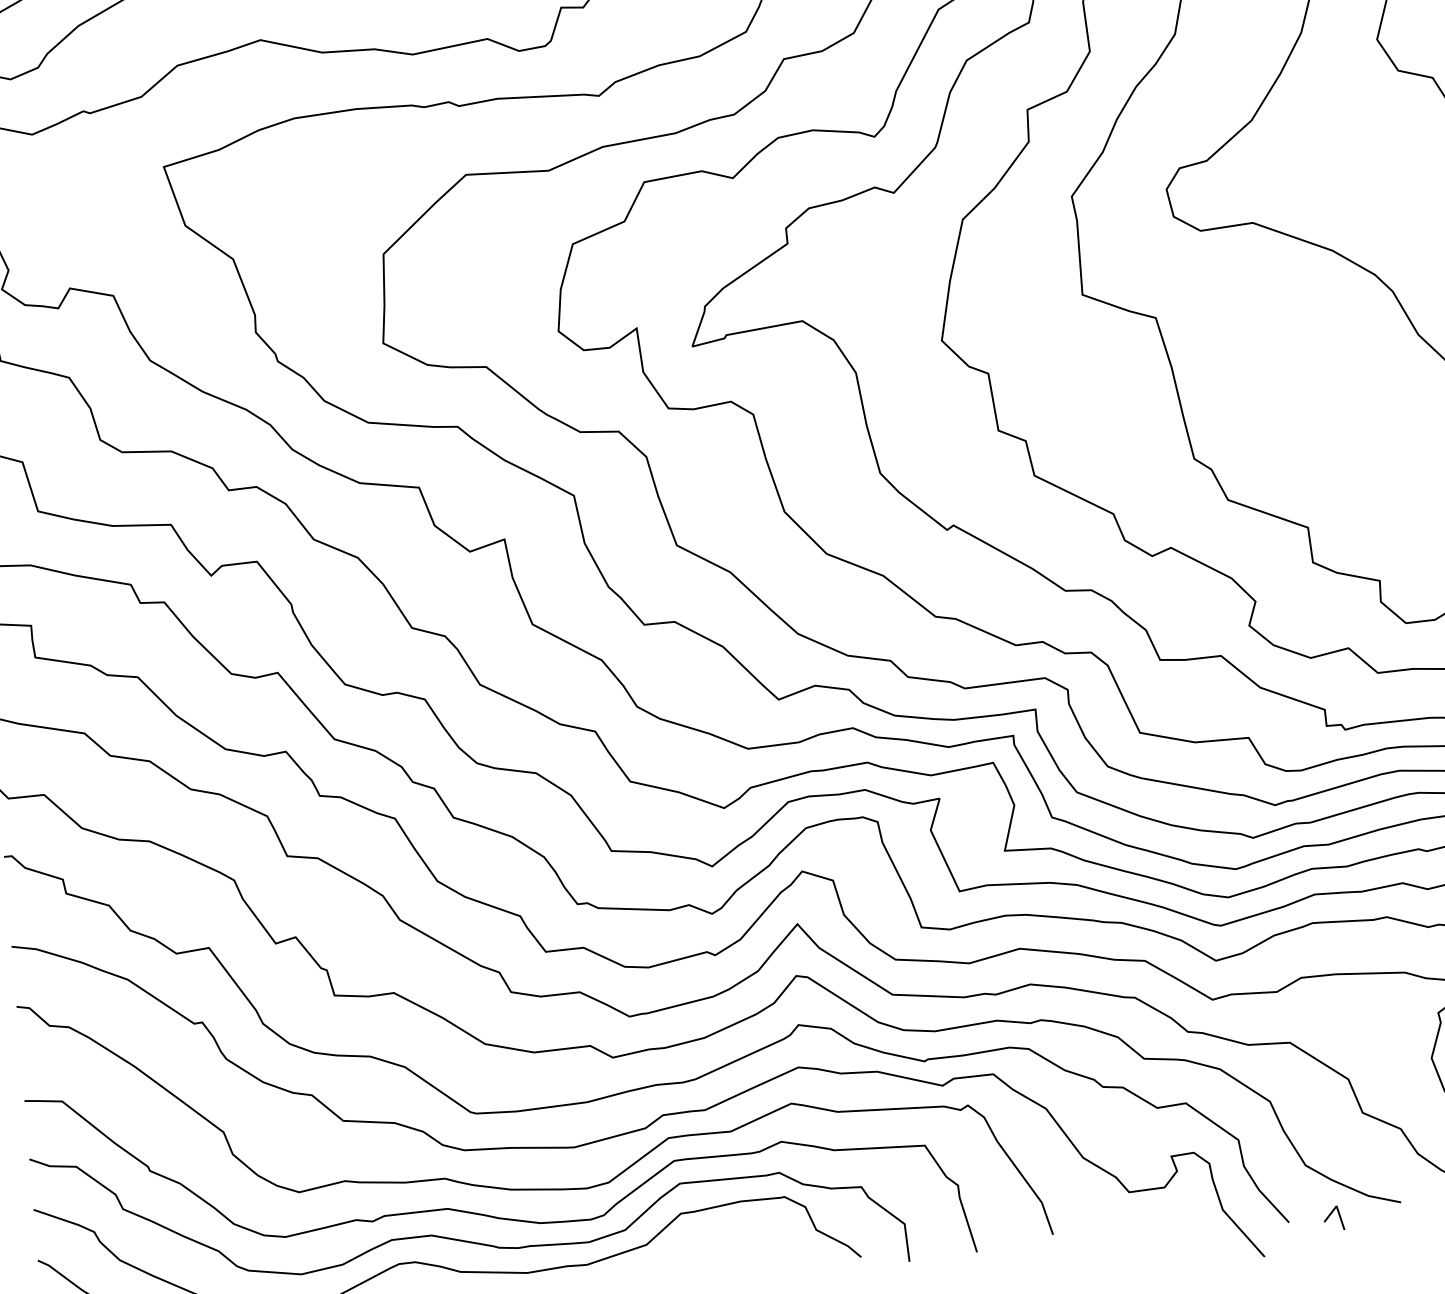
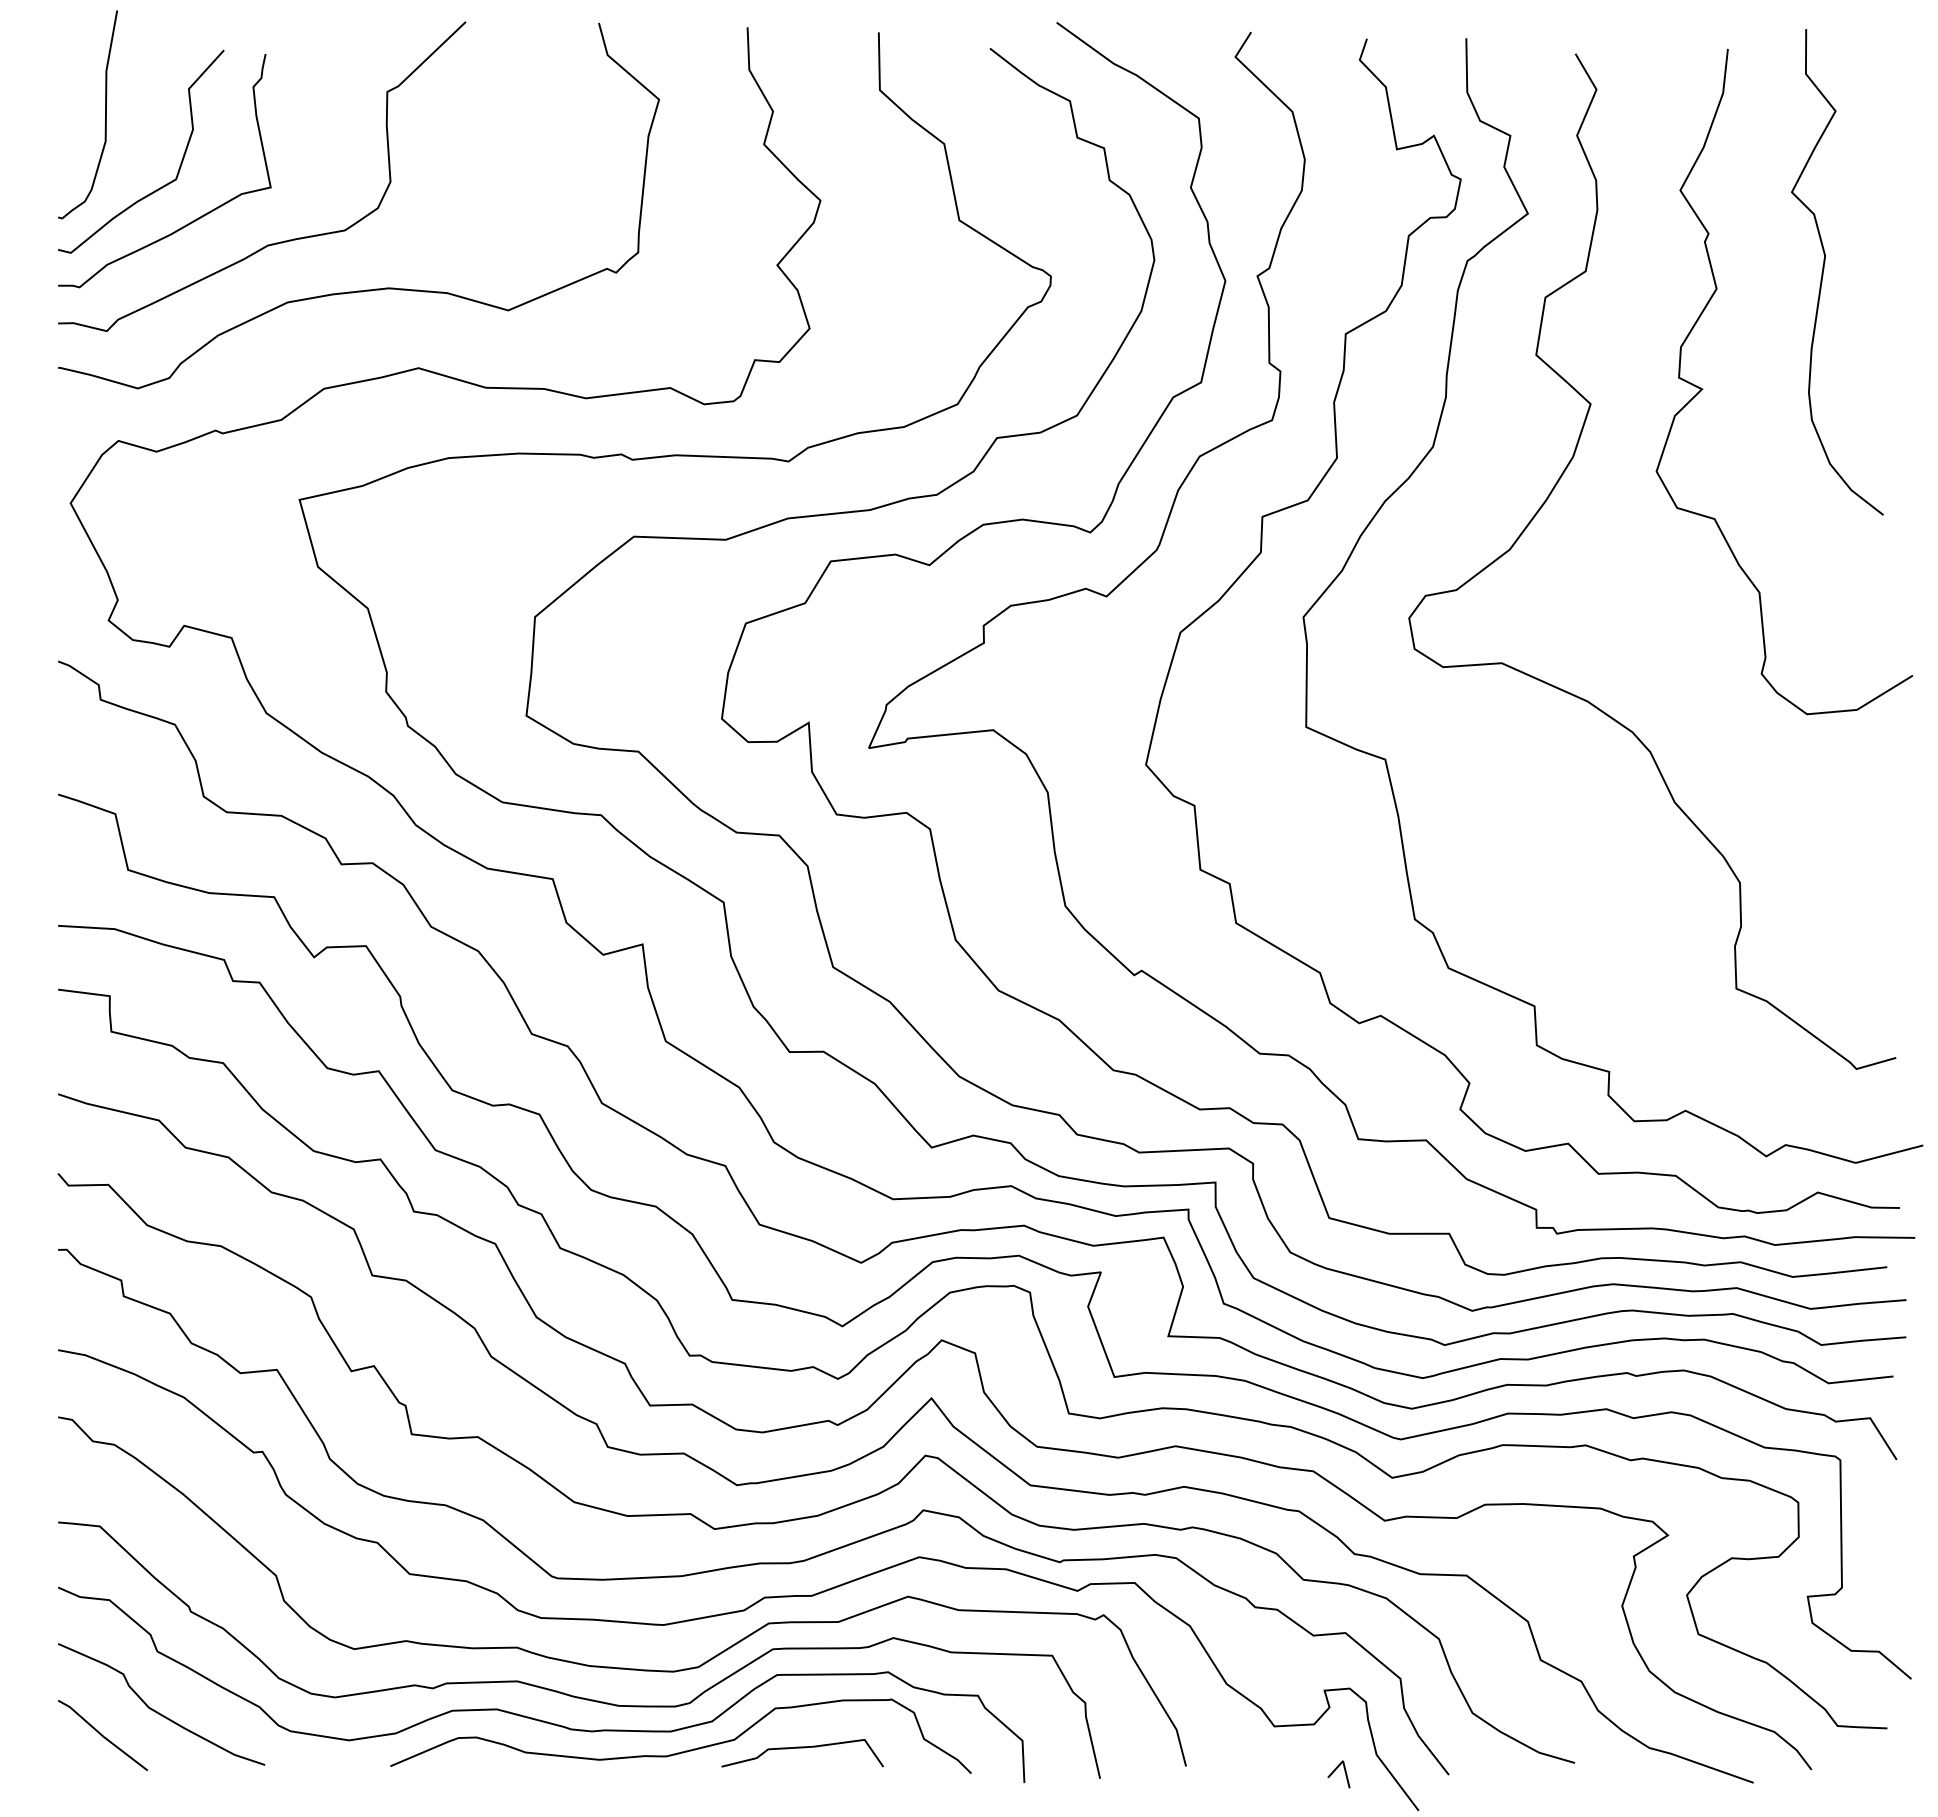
line: (1329, 1216) -> (1334, 1772), moved
curve: (708, 1247) -> (802, 1748), added

